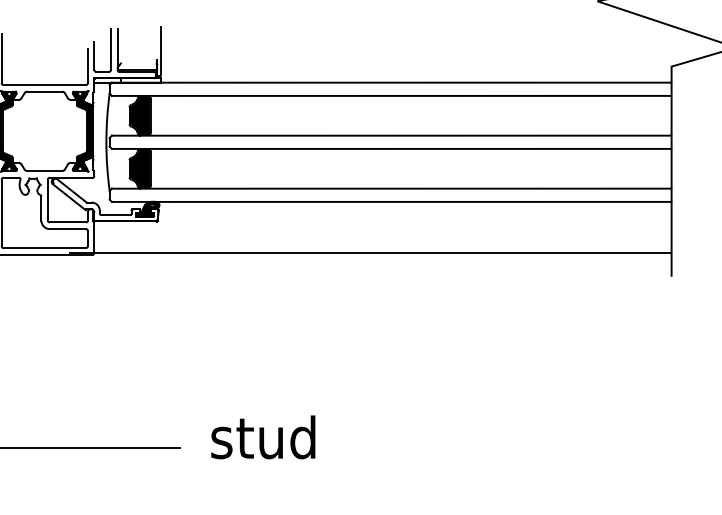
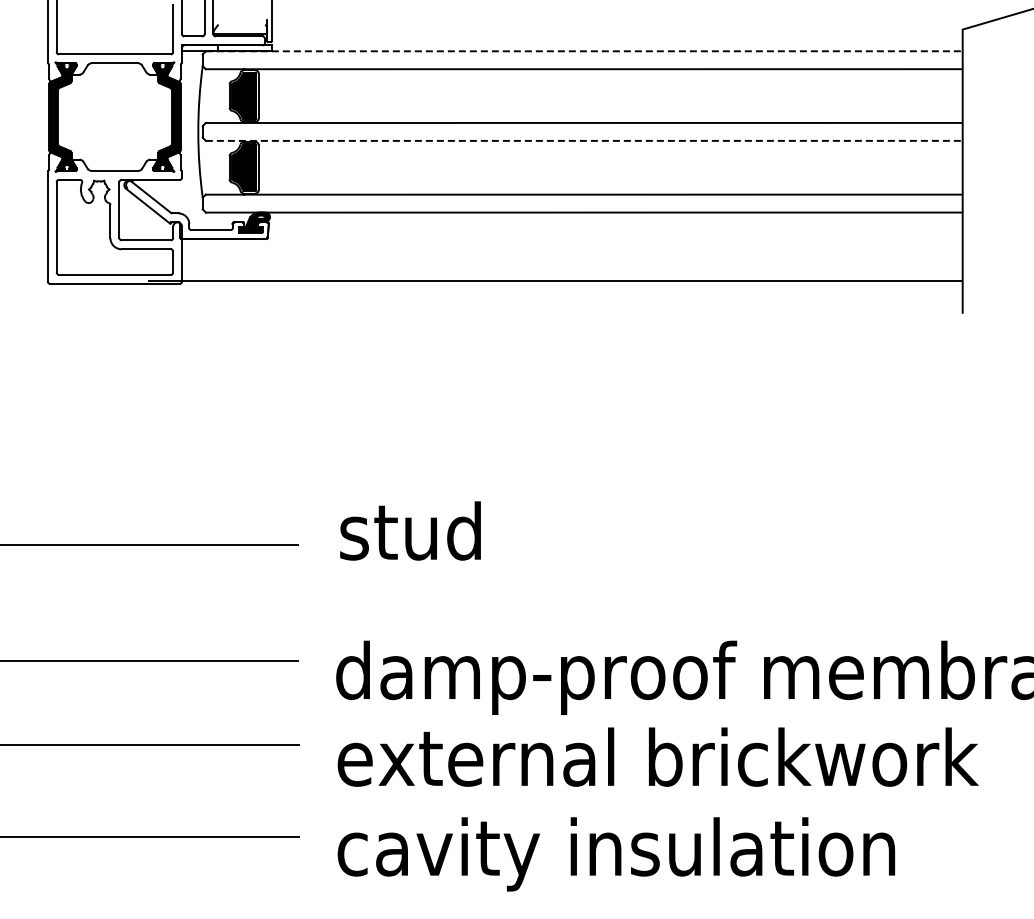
line: (391, 82) -> (584, 51), solid -> dashed
line: (391, 148) -> (584, 140), solid -> dashed

